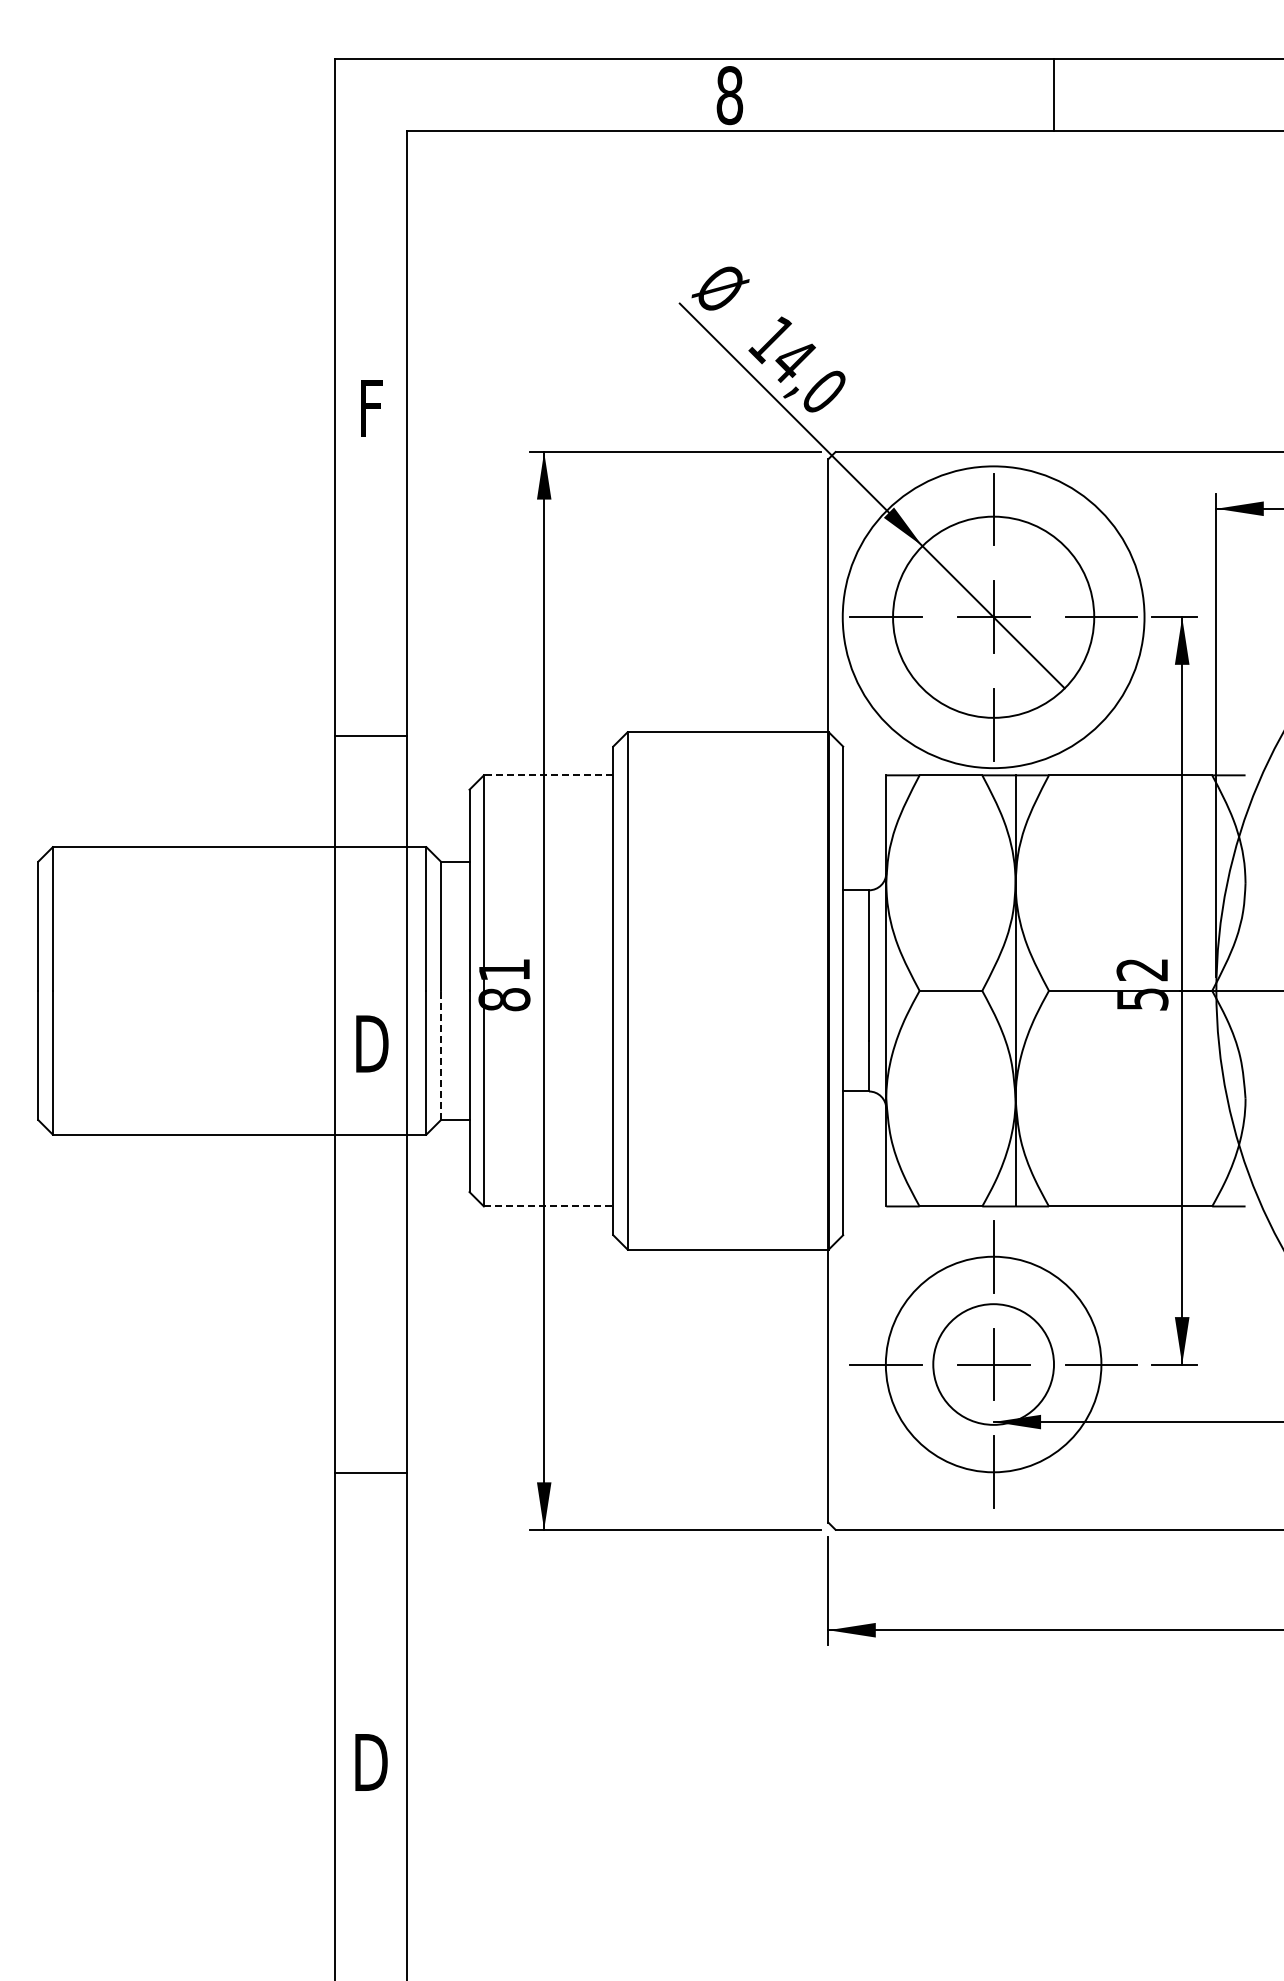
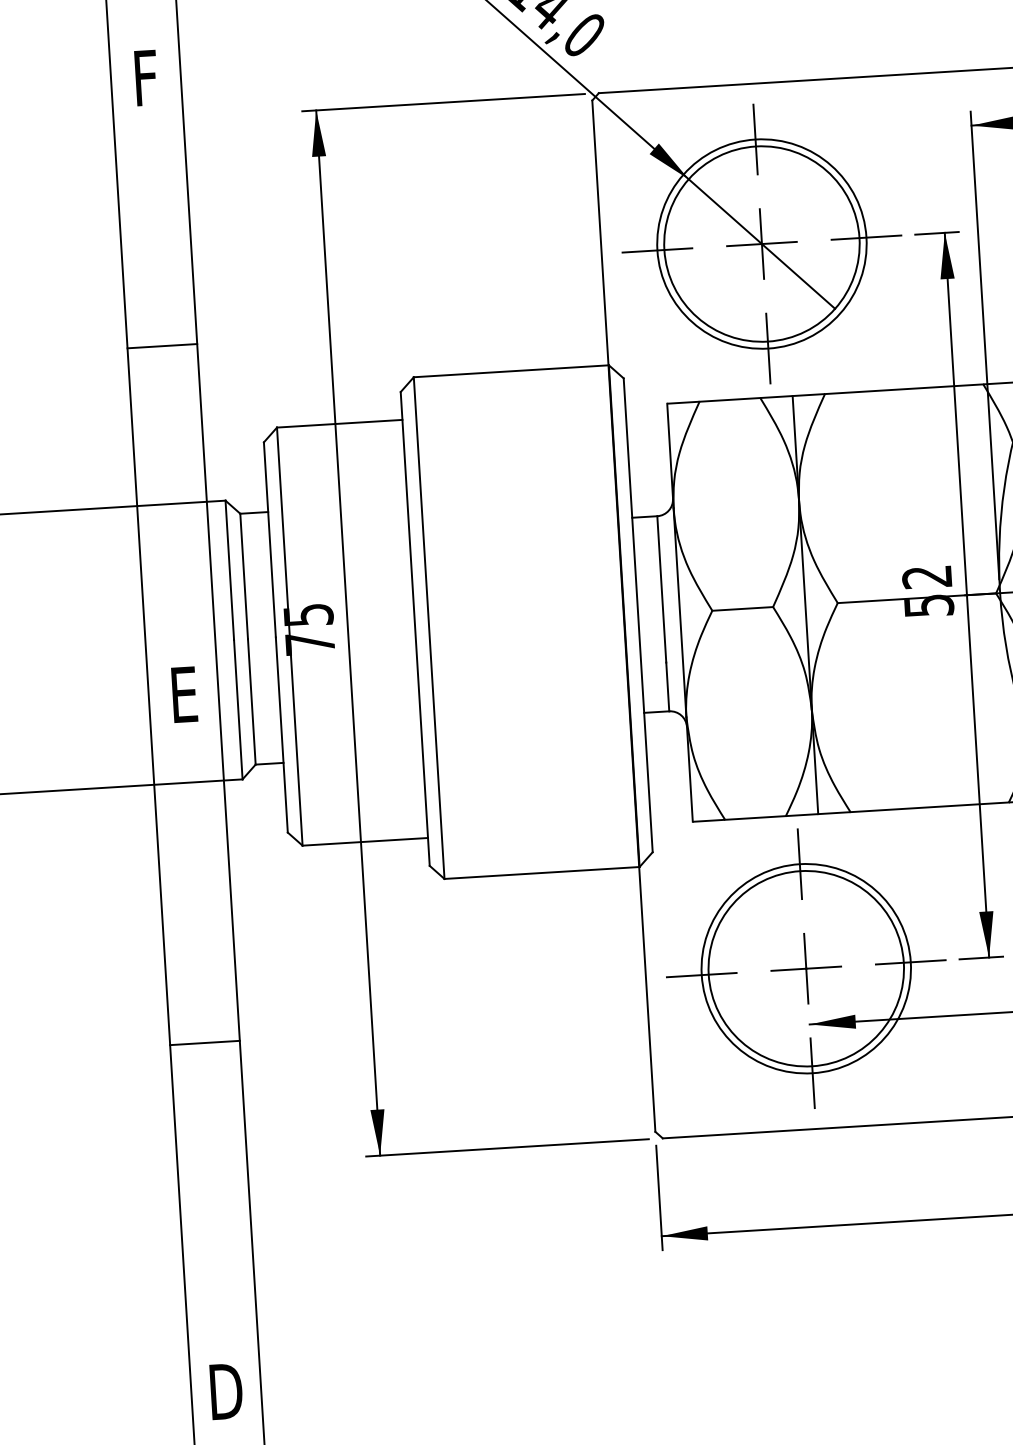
circle: (993, 617) -> (761, 244), size x0.71
line: (371, 735) -> (162, 346), moved
line: (548, 775) -> (339, 423), dashed -> solid
text: (504, 985) -> (309, 630), 81 -> 75
text: (372, 1043) -> (184, 694), D -> E
line: (440, 1055) -> (251, 701), dashed -> solid
line: (548, 1206) -> (365, 841), dashed -> solid
circle: (993, 1364) -> (806, 968), size x1.67
line: (371, 1473) -> (205, 1043), moved

